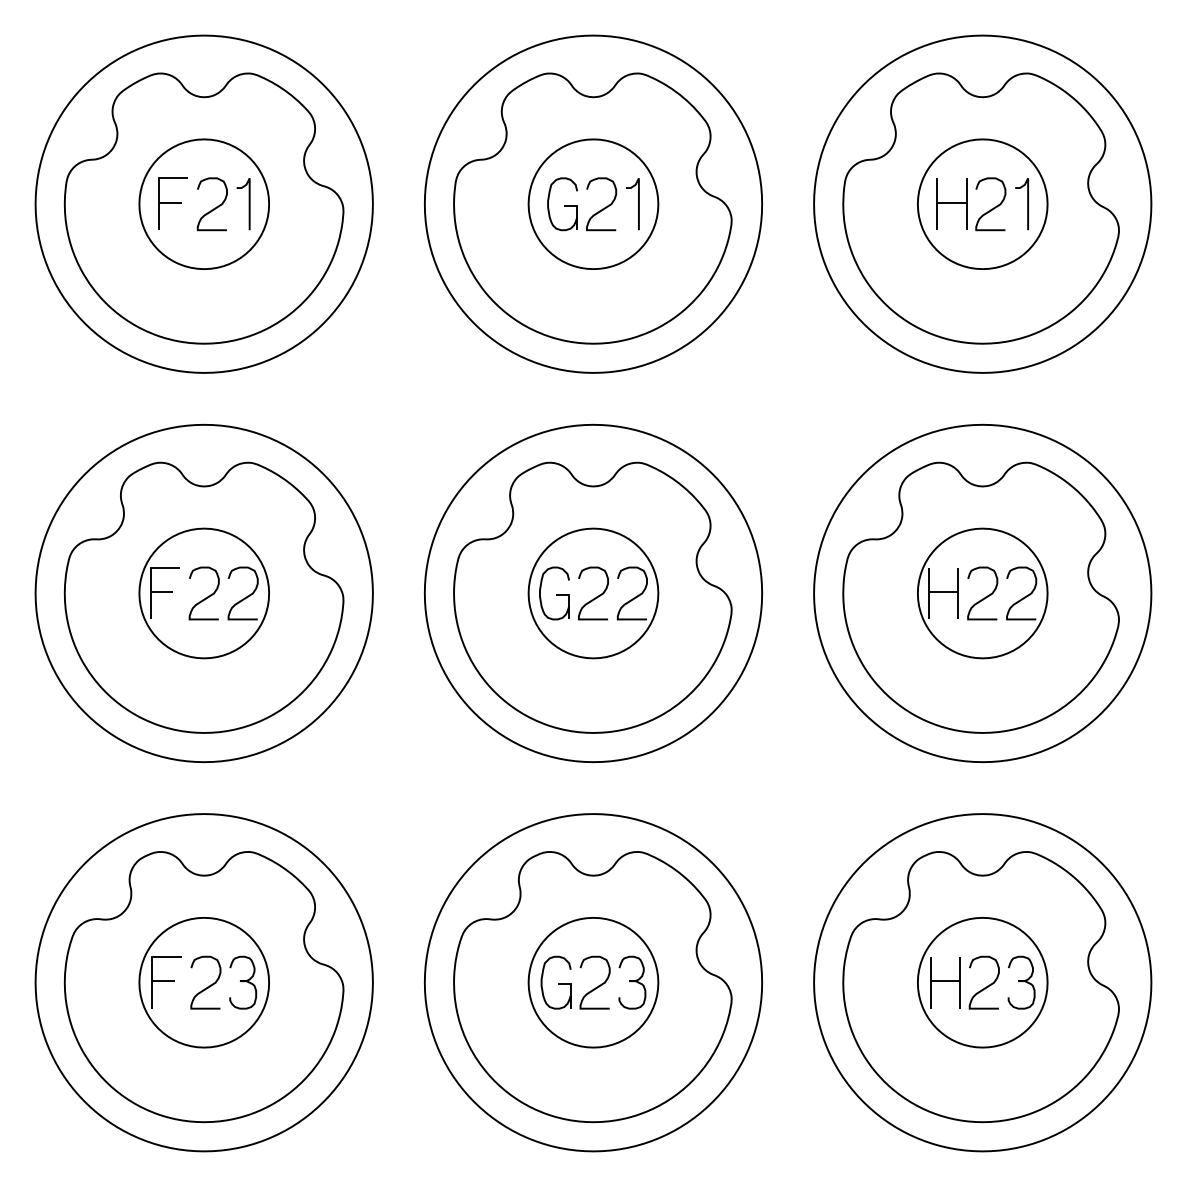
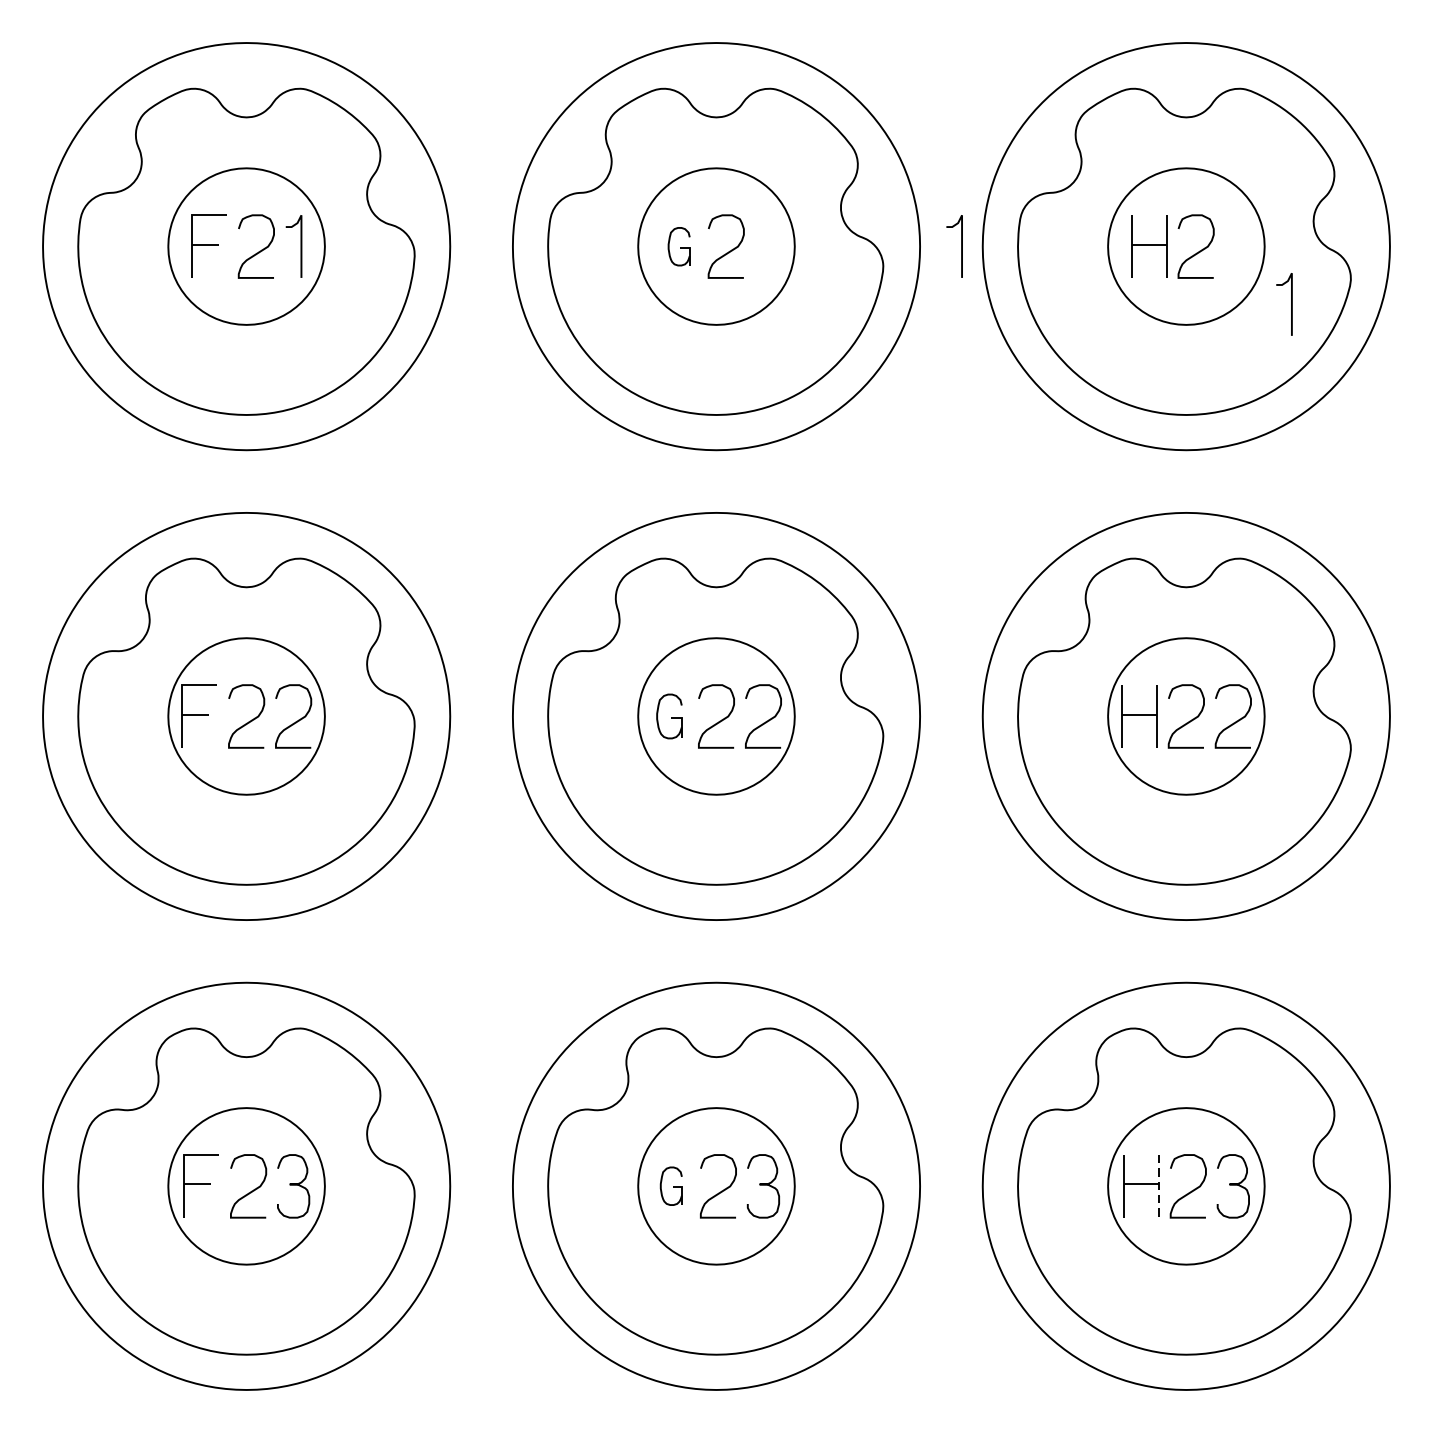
part: (562, 204) -> (679, 246), size x0.6
curve: (638, 204) -> (961, 246), moved
curve: (1027, 204) -> (1291, 304), moved
part: (554, 593) -> (669, 716), size x0.7
part: (555, 982) -> (670, 1186), size x0.6
line: (960, 982) -> (1159, 1186), solid -> dashed

